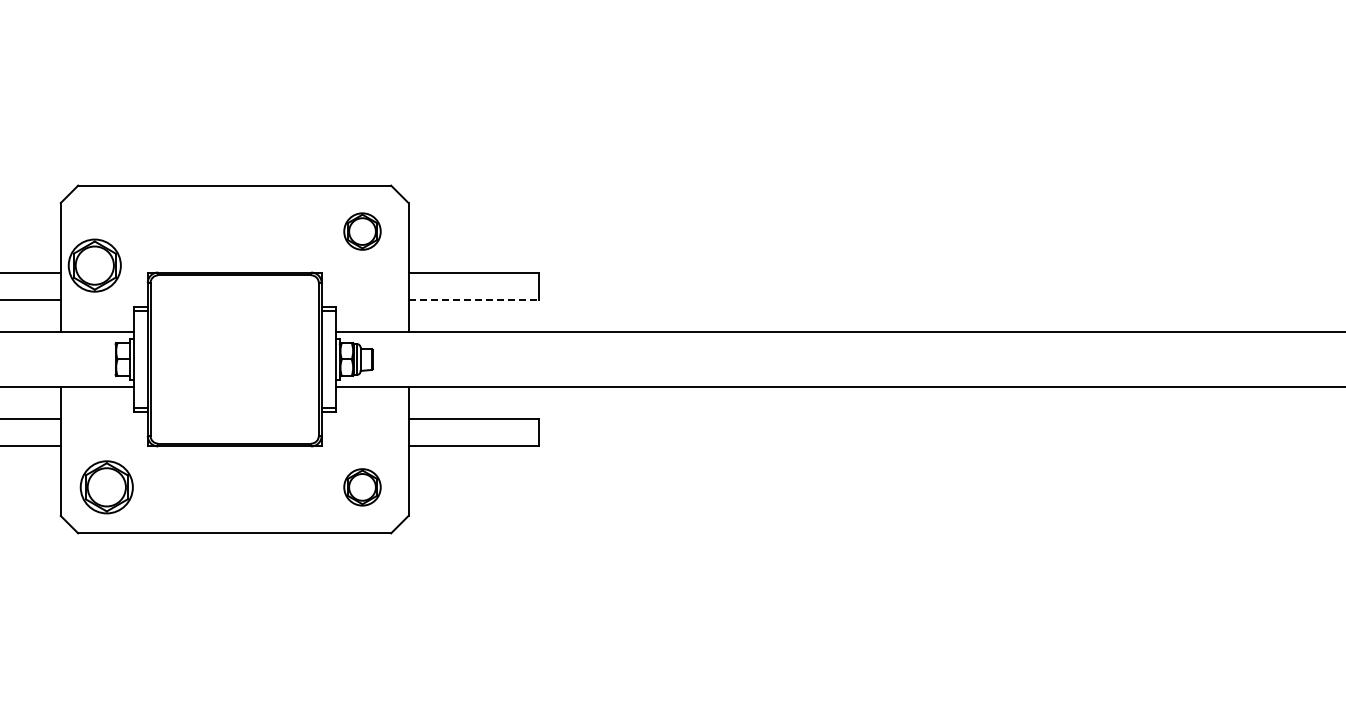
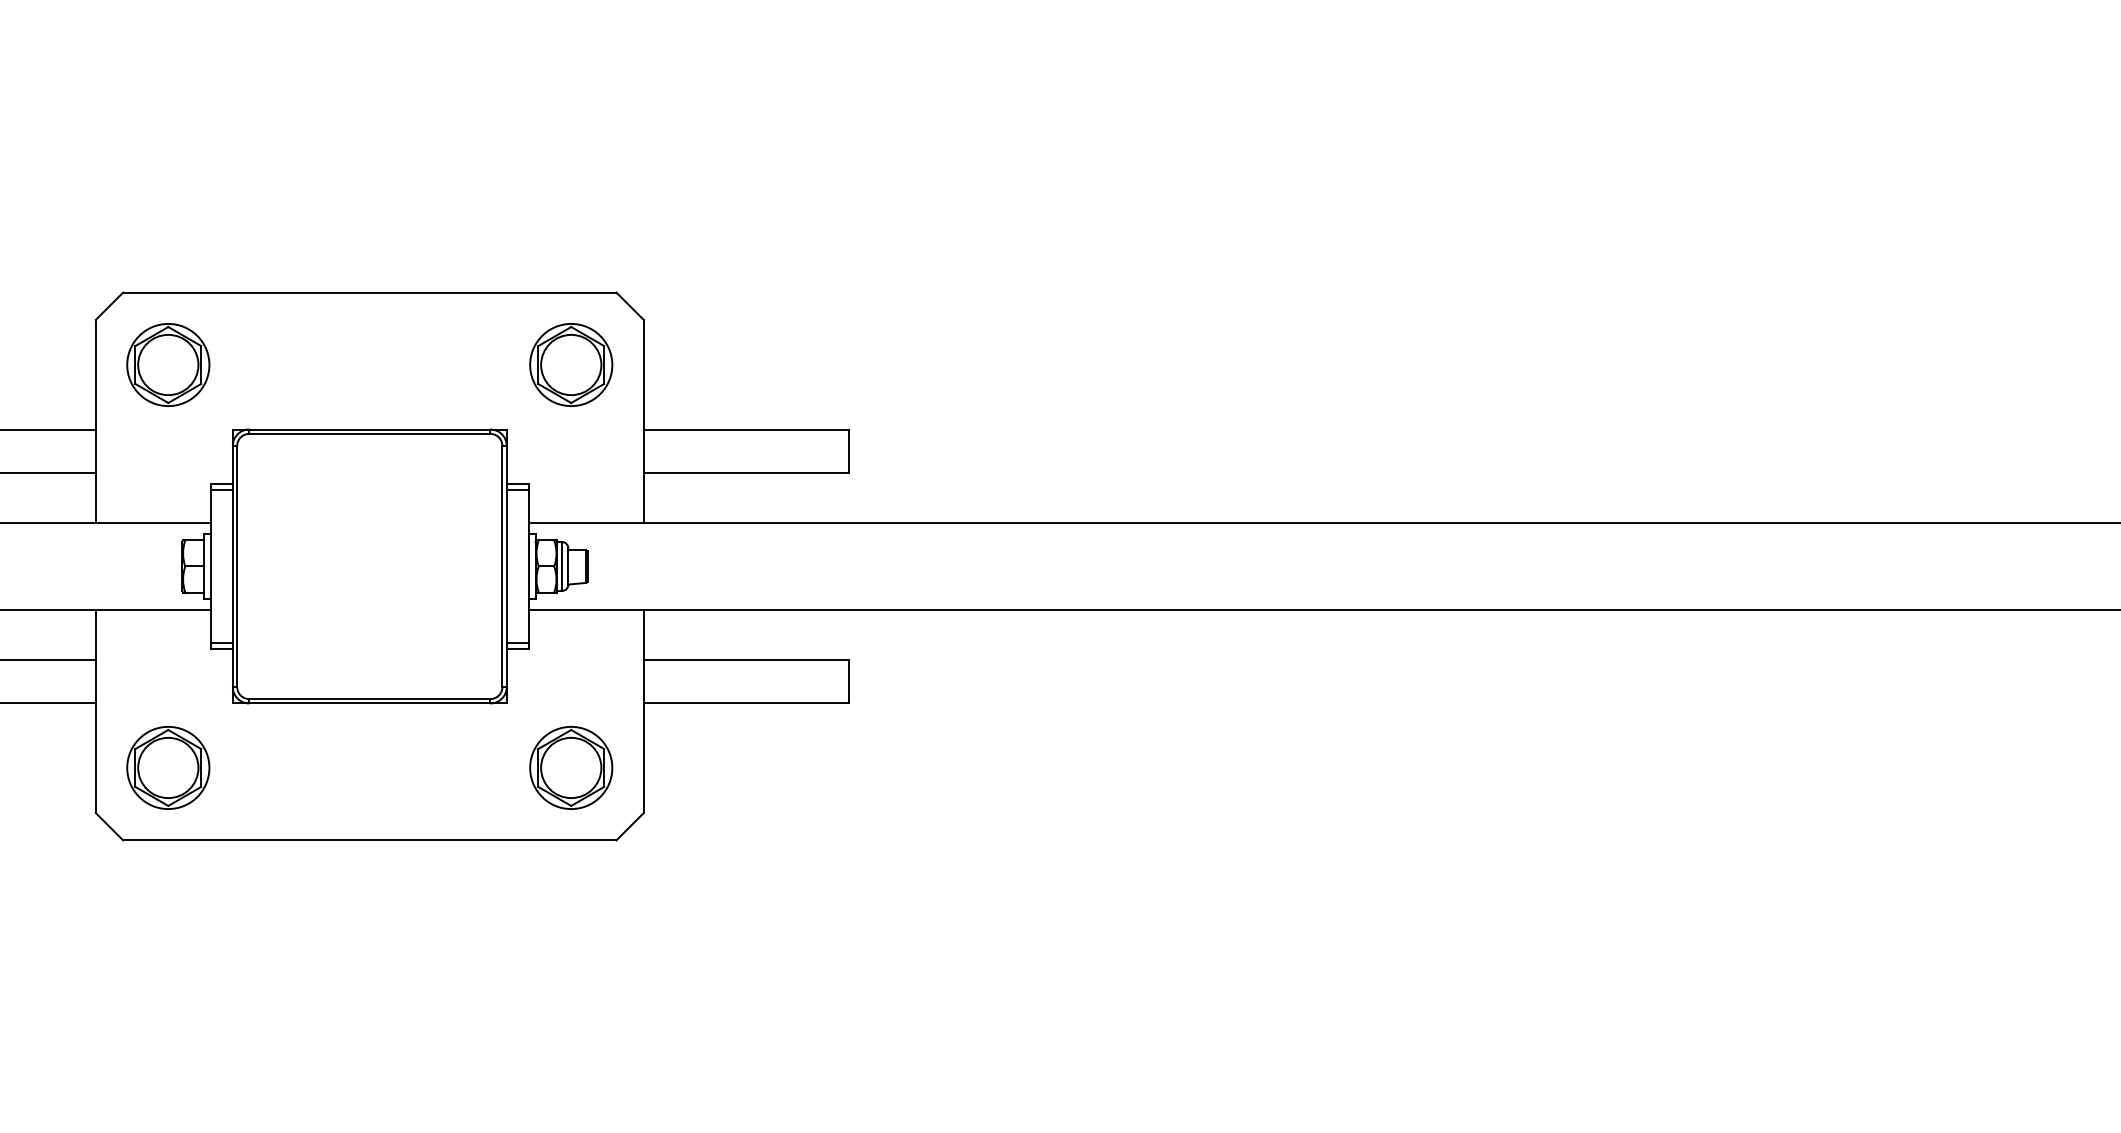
part: (362, 231) -> (571, 364), size x1.43
part: (94, 265) -> (167, 364), moved
line: (474, 300) -> (747, 473), dashed -> solid
part: (362, 487) -> (571, 768), size x1.43

